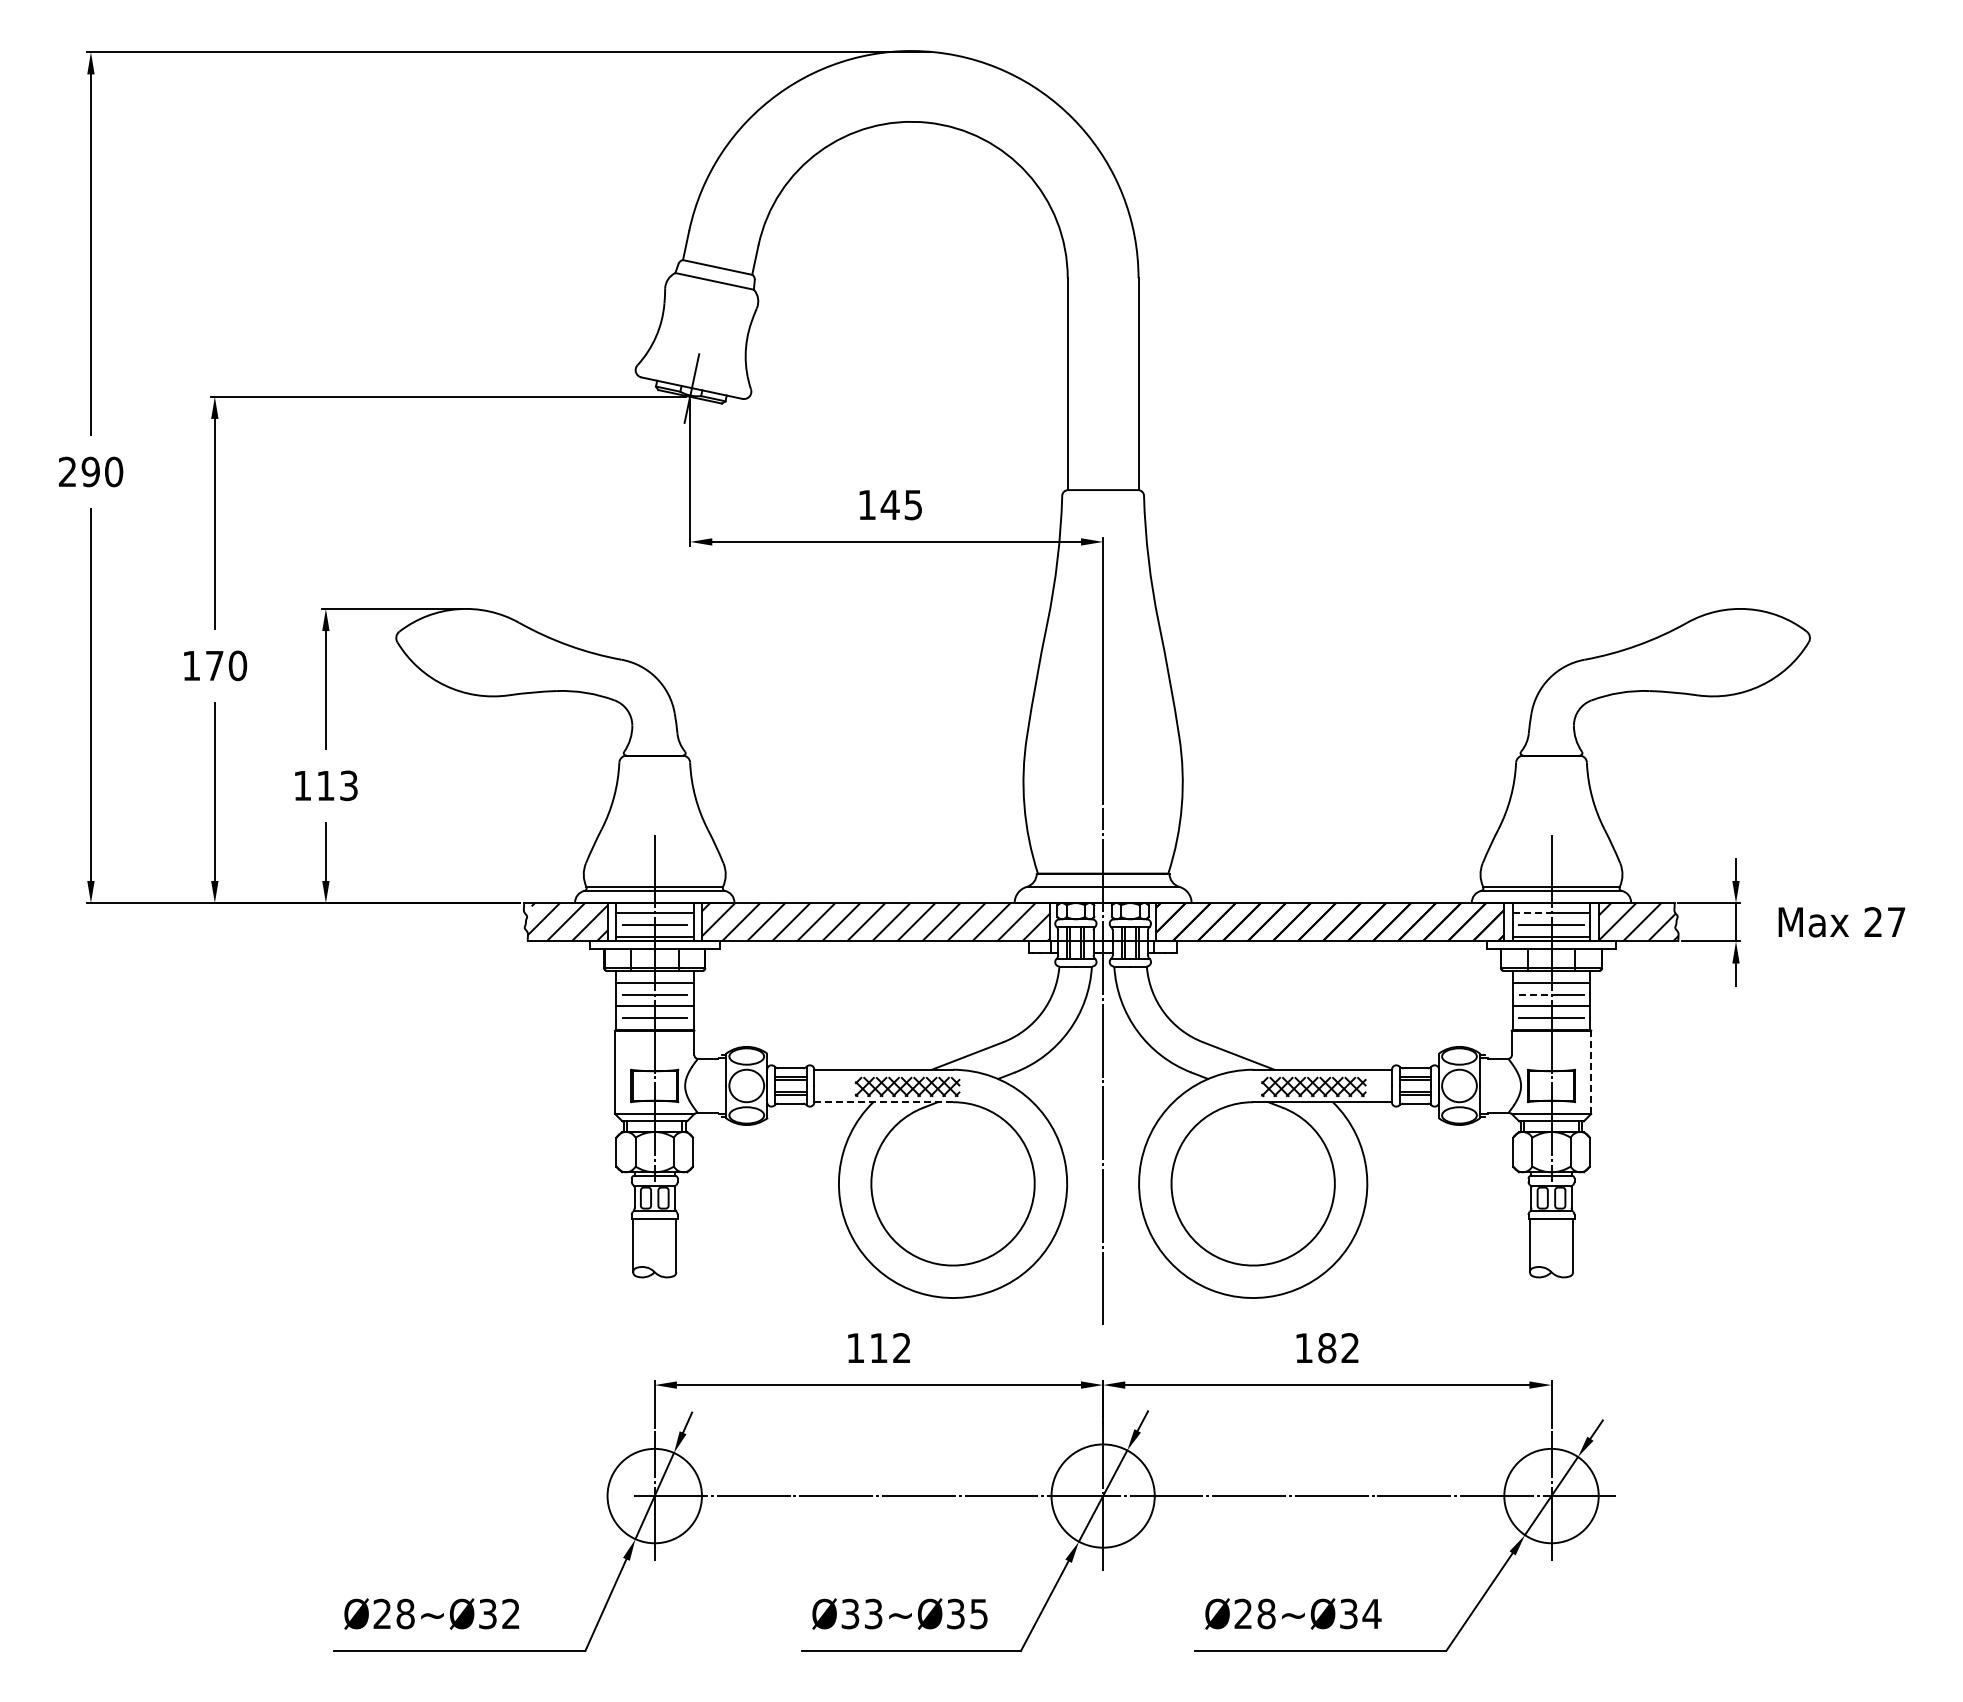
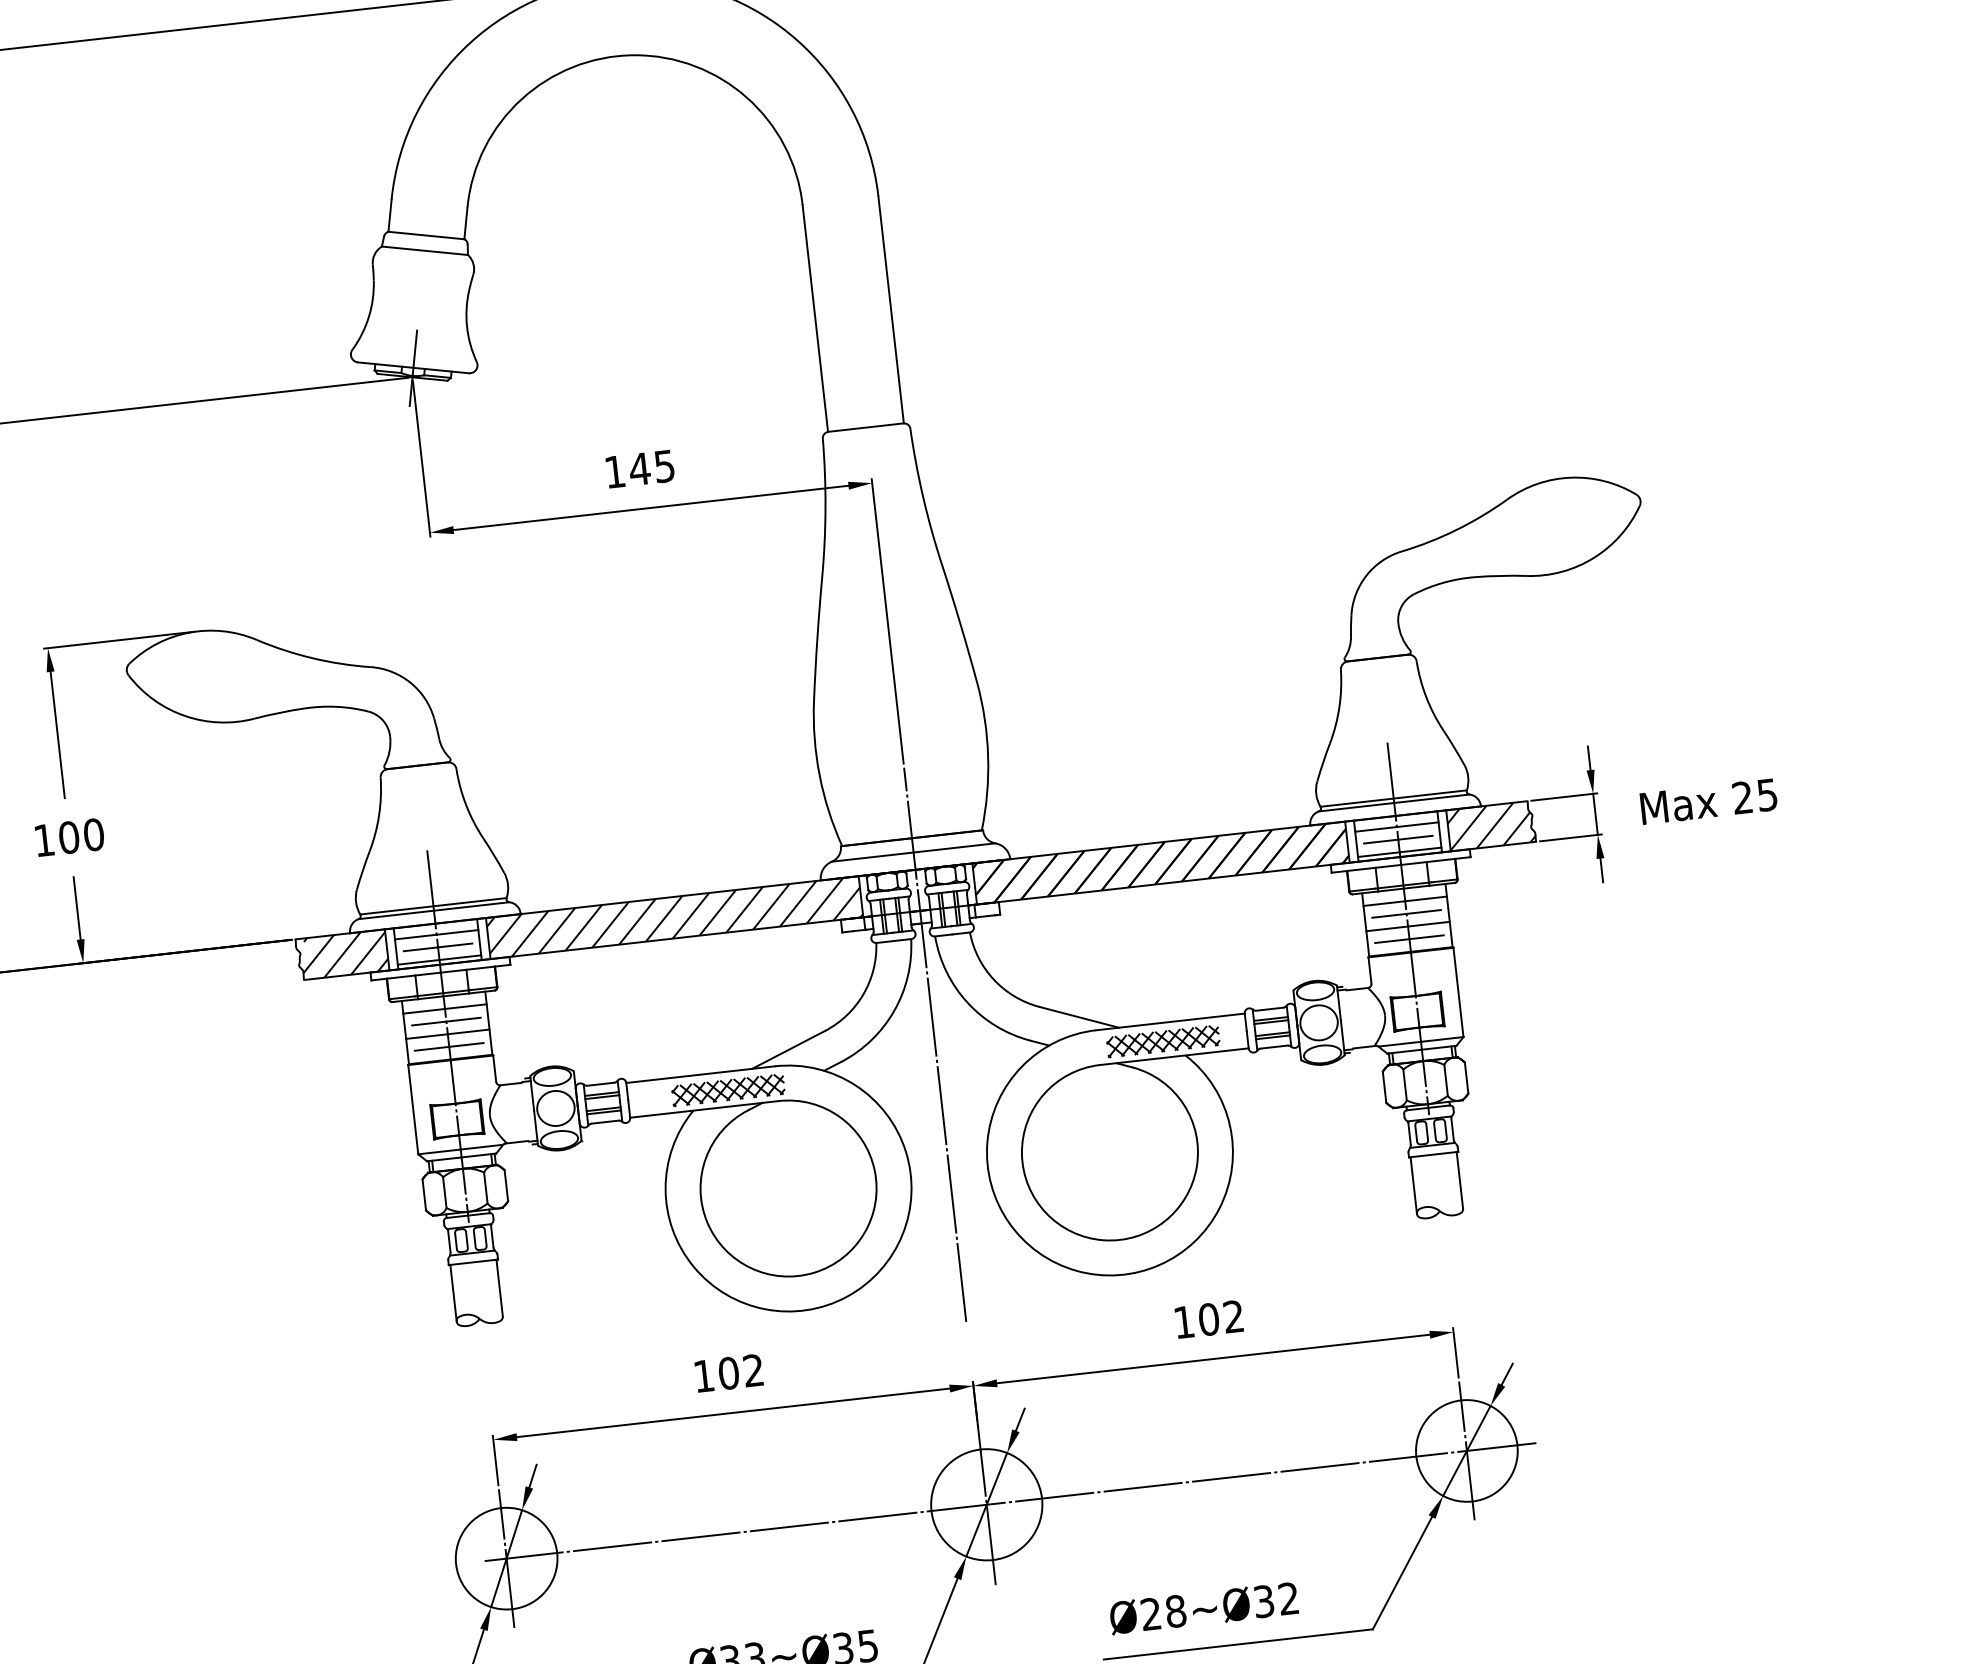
text: (337, 785) -> (81, 835), 113 -> 100
line: (1532, 913) -> (1376, 829), dashed -> solid
text: (1896, 922) -> (1767, 795), 27 -> 25
line: (1535, 994) -> (1389, 915), dashed -> solid
line: (1591, 1072) -> (1458, 992), dashed -> solid
line: (884, 1102) -> (705, 1109), dashed -> solid
text: (878, 1348) -> (728, 1373), 112 -> 102
text: (1327, 1348) -> (1209, 1319), 182 -> 102
text: (1371, 1613) -> (1288, 1598), Ø28~Ø34 -> Ø28~Ø32

